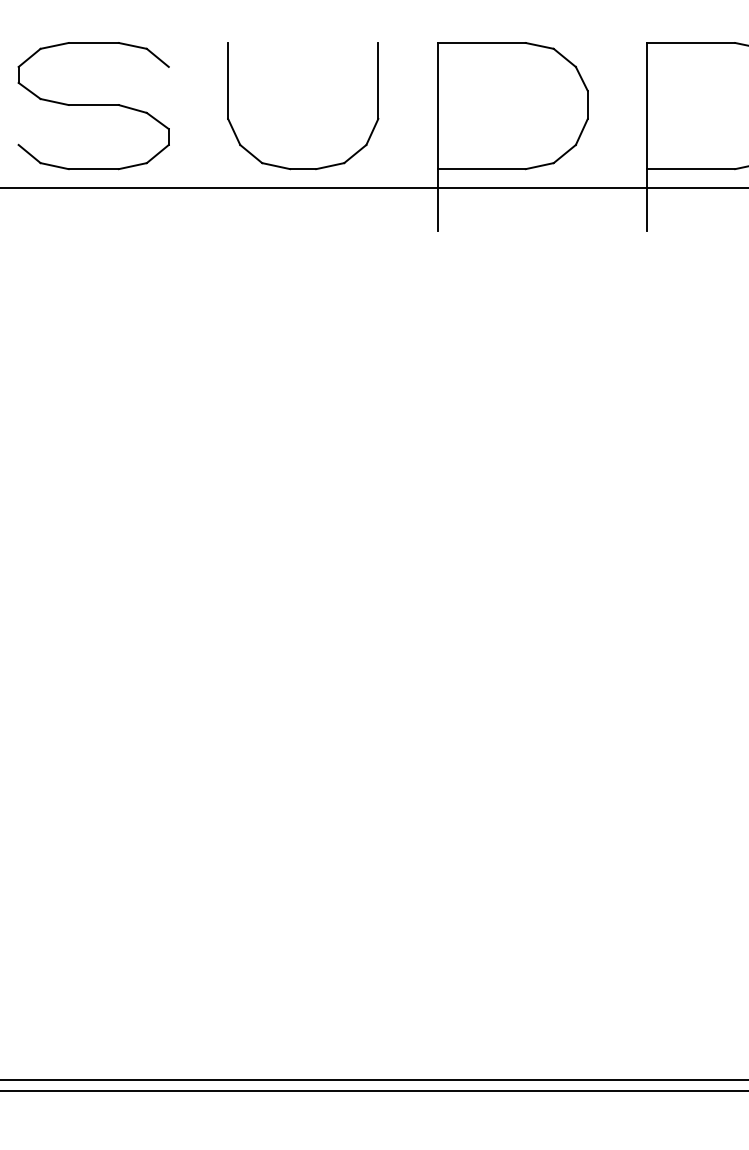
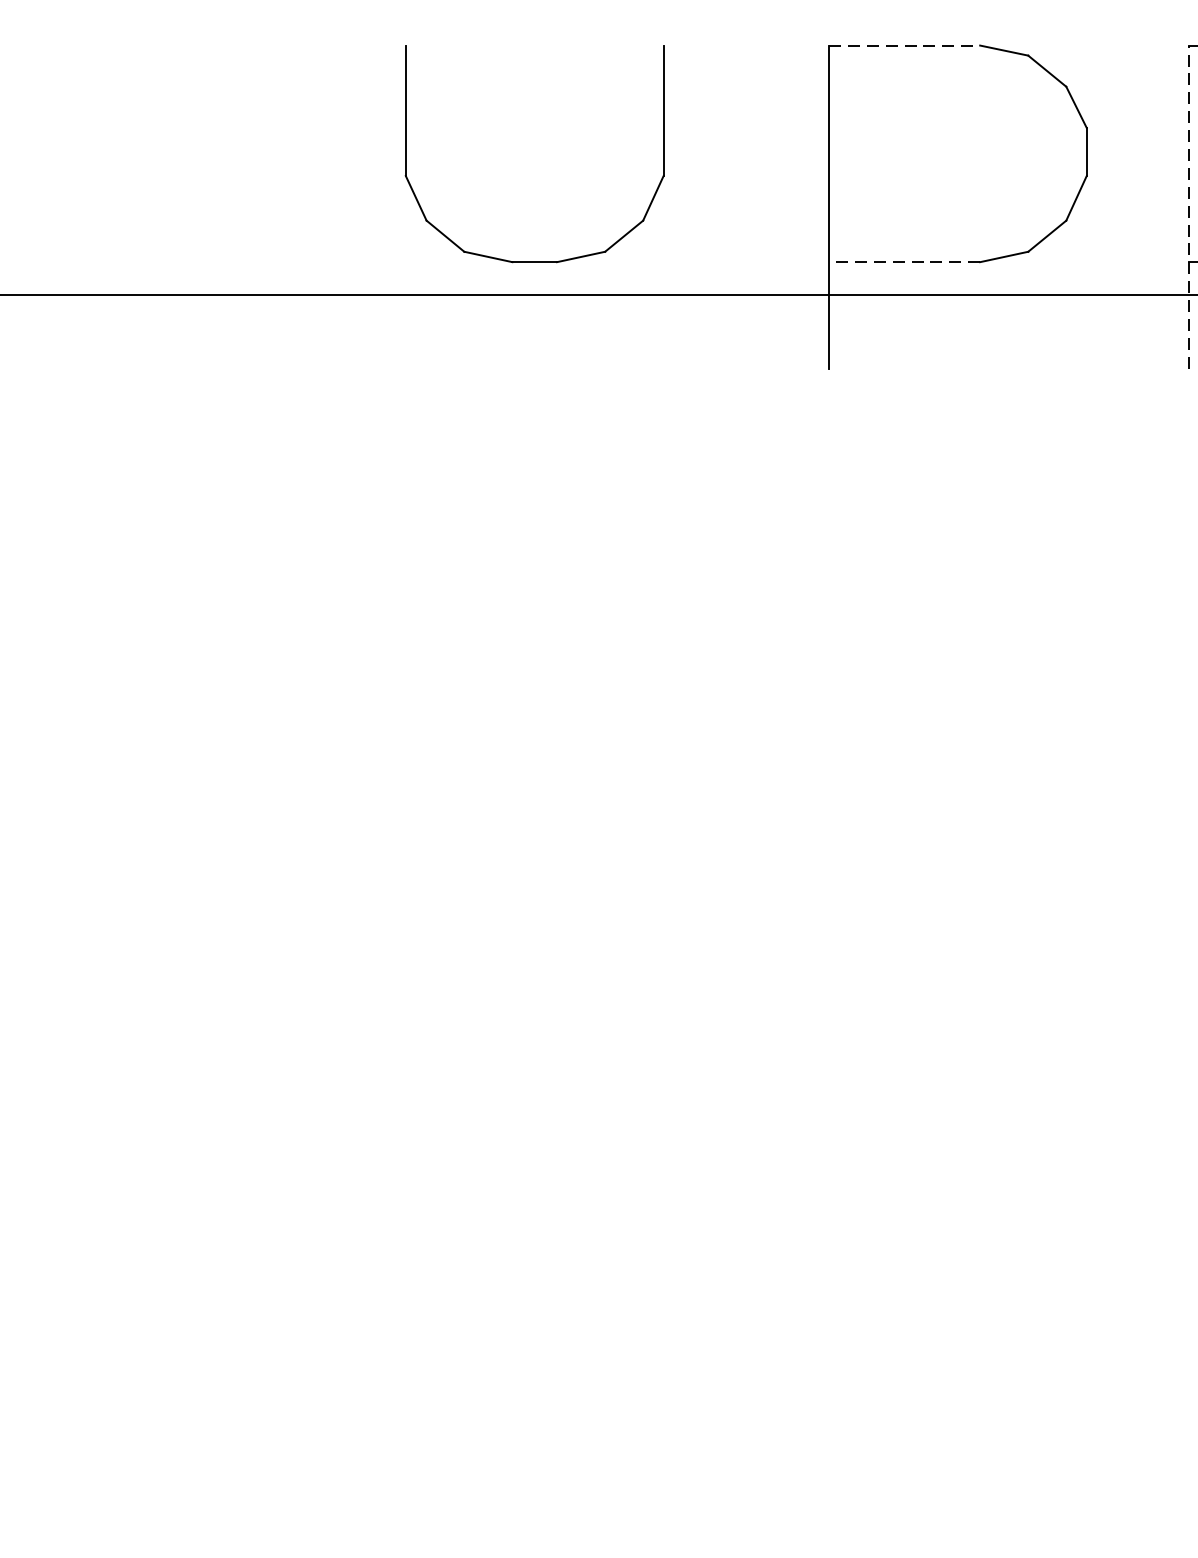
line: (482, 42) -> (905, 44), solid -> dashed
part: (93, 106) -> (238, 154), removed
line: (647, 136) -> (1189, 206), solid -> dashed
part: (303, 168) -> (535, 261), moved
line: (481, 169) -> (904, 262), solid -> dashed

